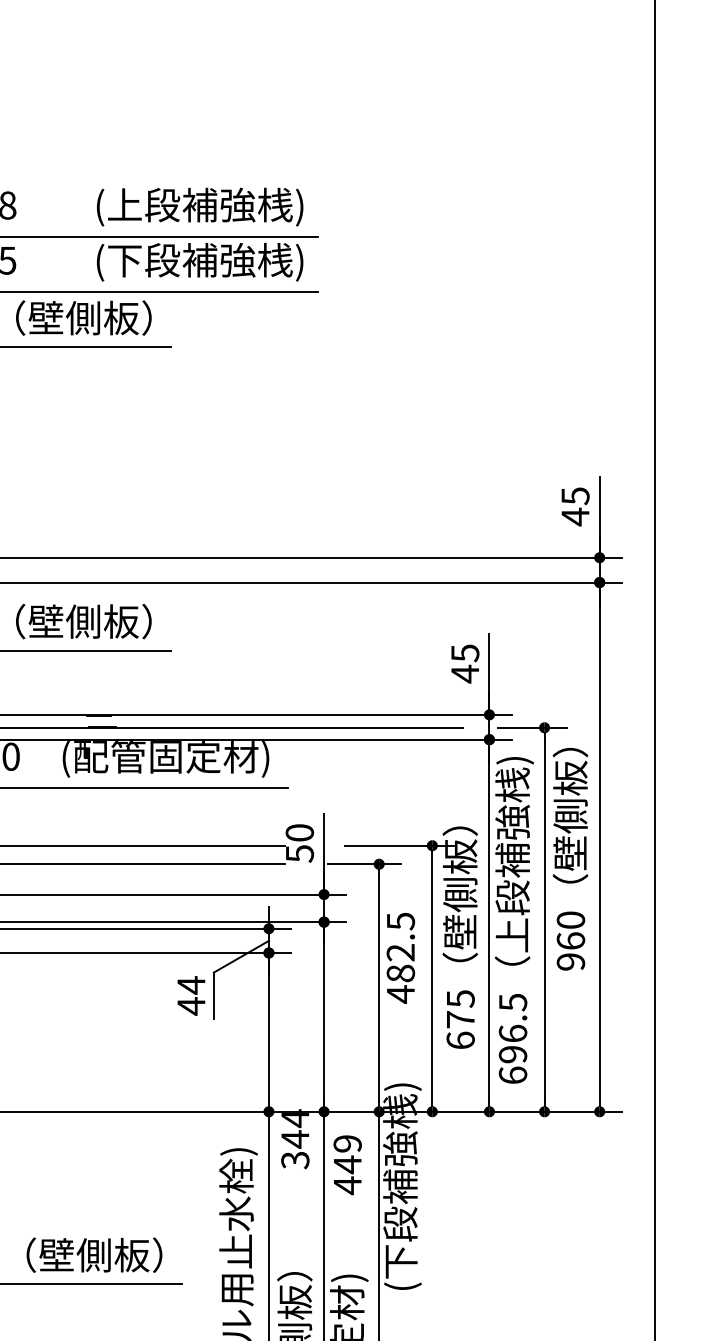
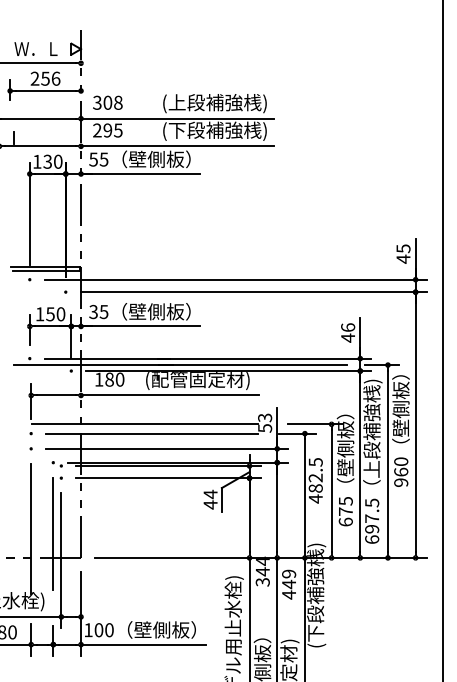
text: (465, 652) -> (348, 327), 45 -> 46
text: (300, 832) -> (265, 417), 50 -> 53
text: (513, 1033) -> (372, 518), 696.5 -> 697.5

